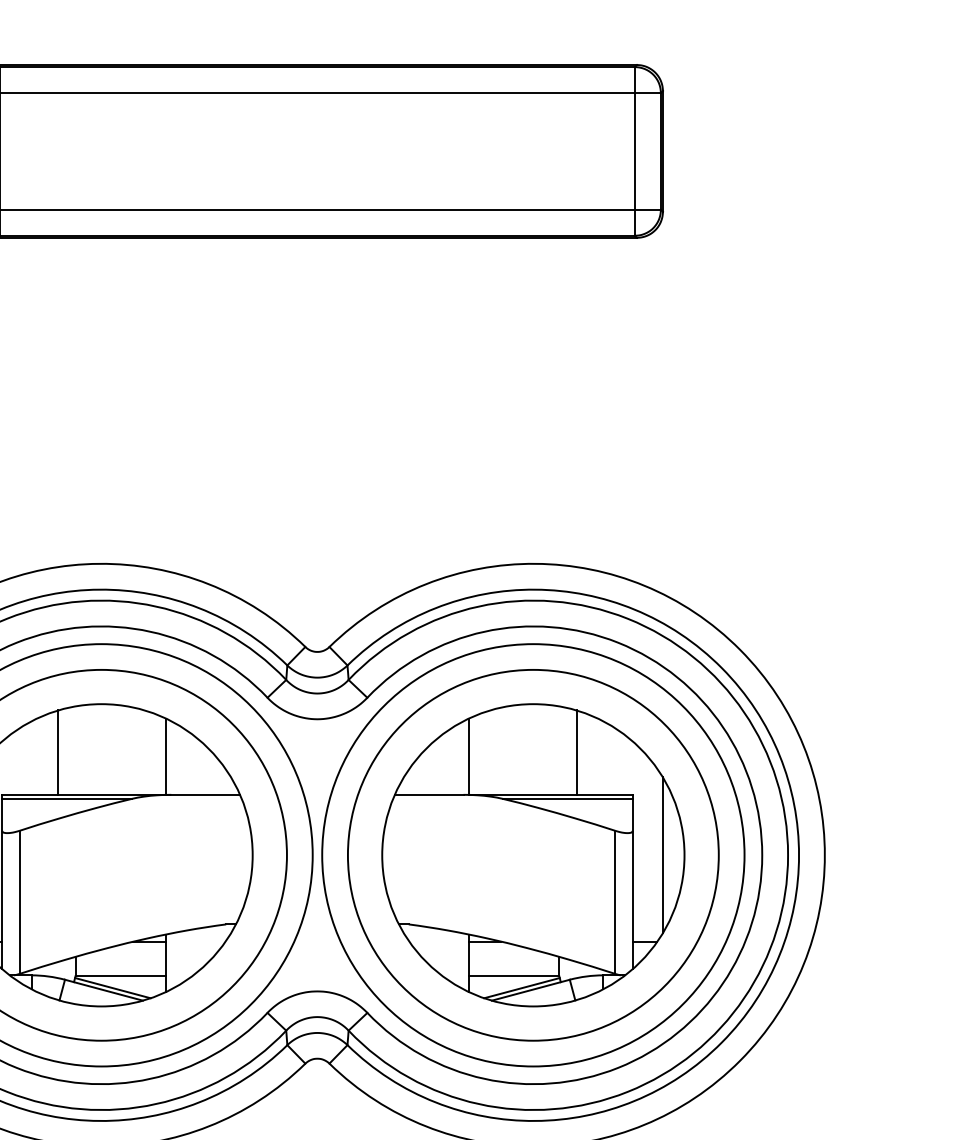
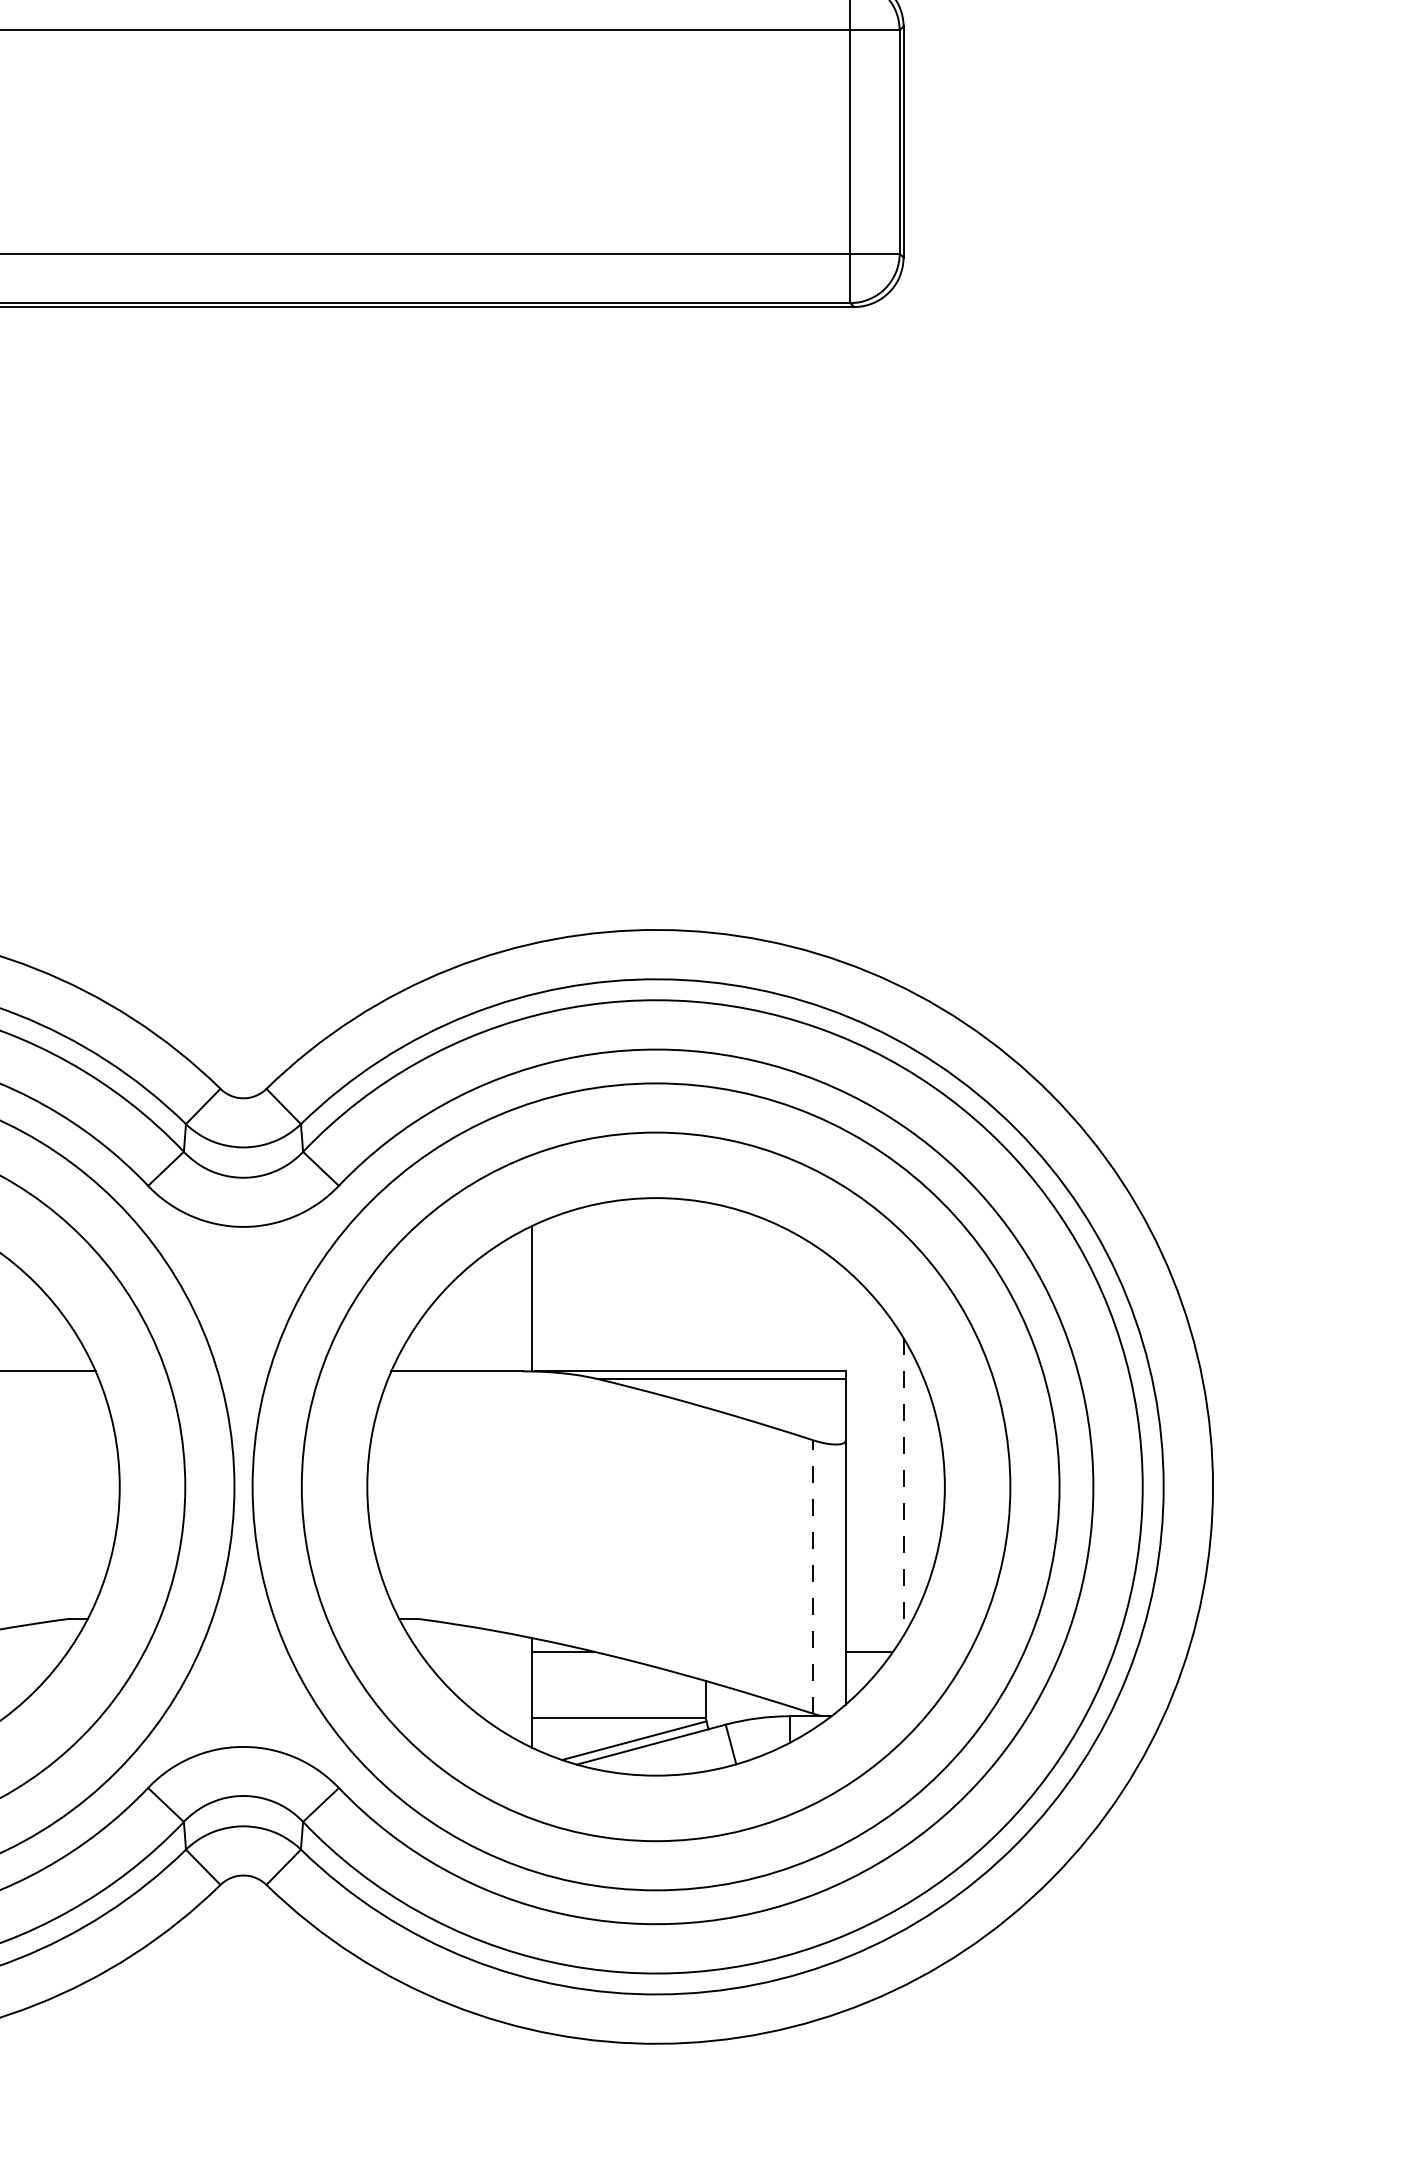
line: (576, 752) -> (738, 1290), removed
line: (662, 855) -> (902, 1487), solid -> dashed
line: (615, 902) -> (812, 1577), solid -> dashed

